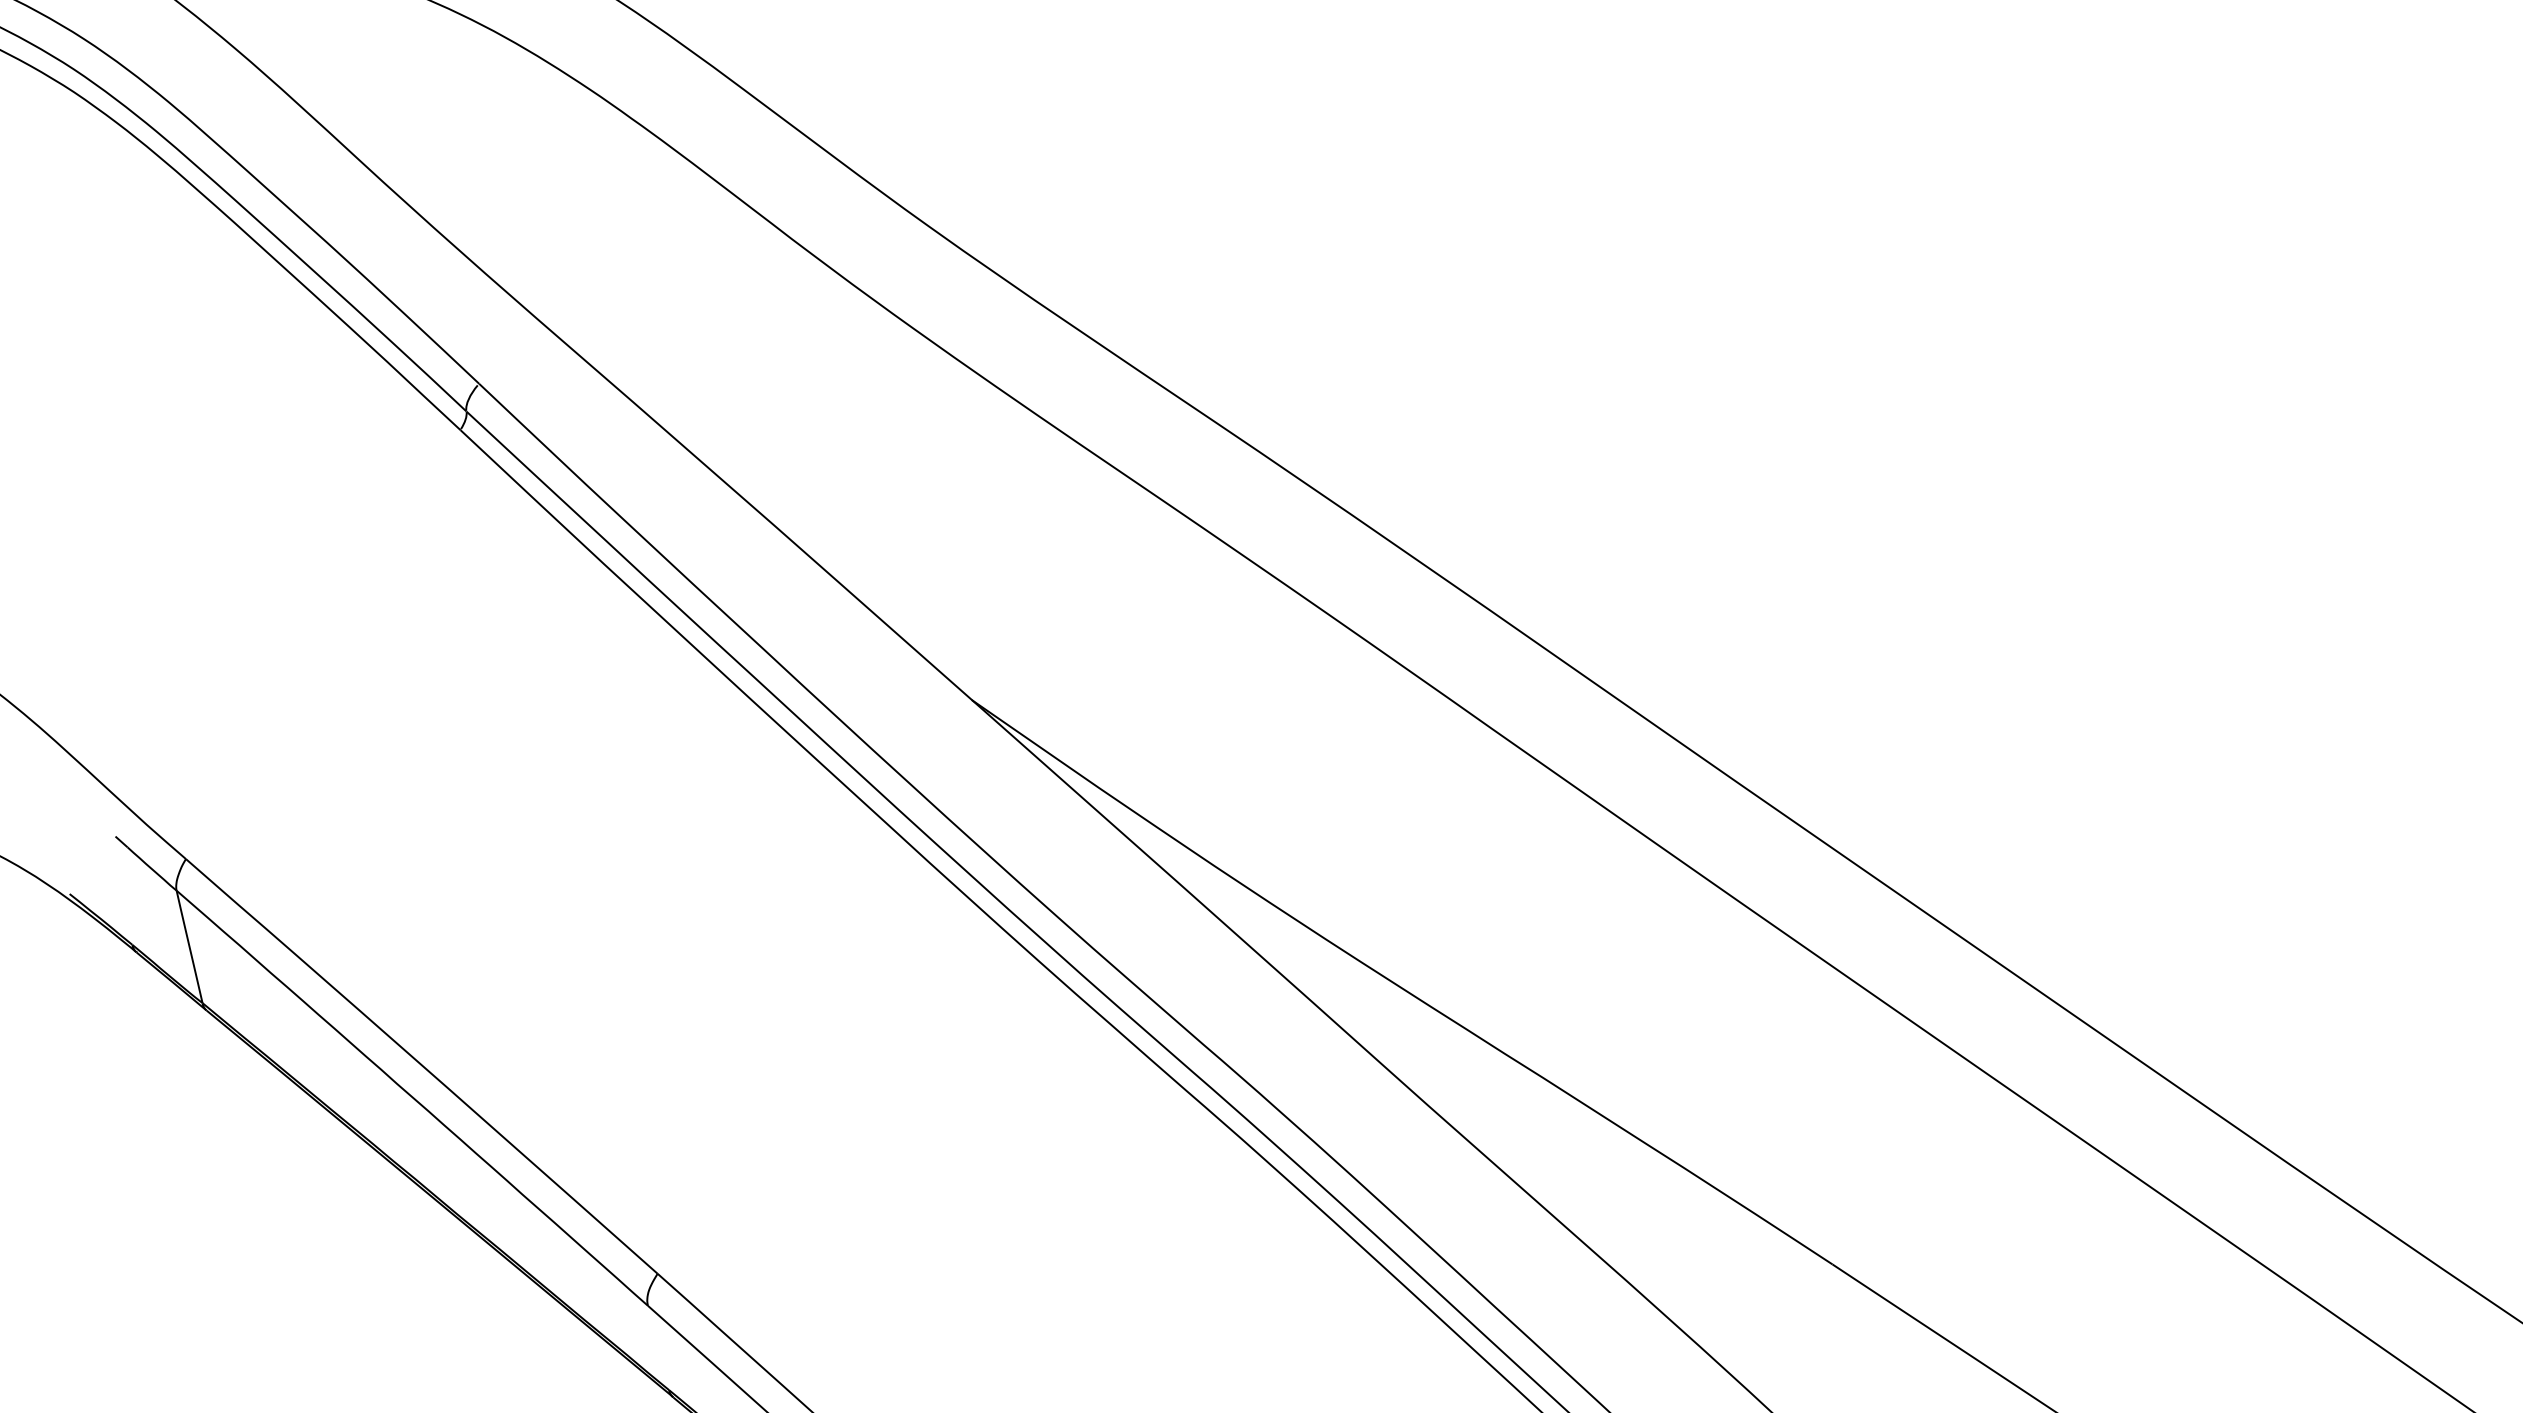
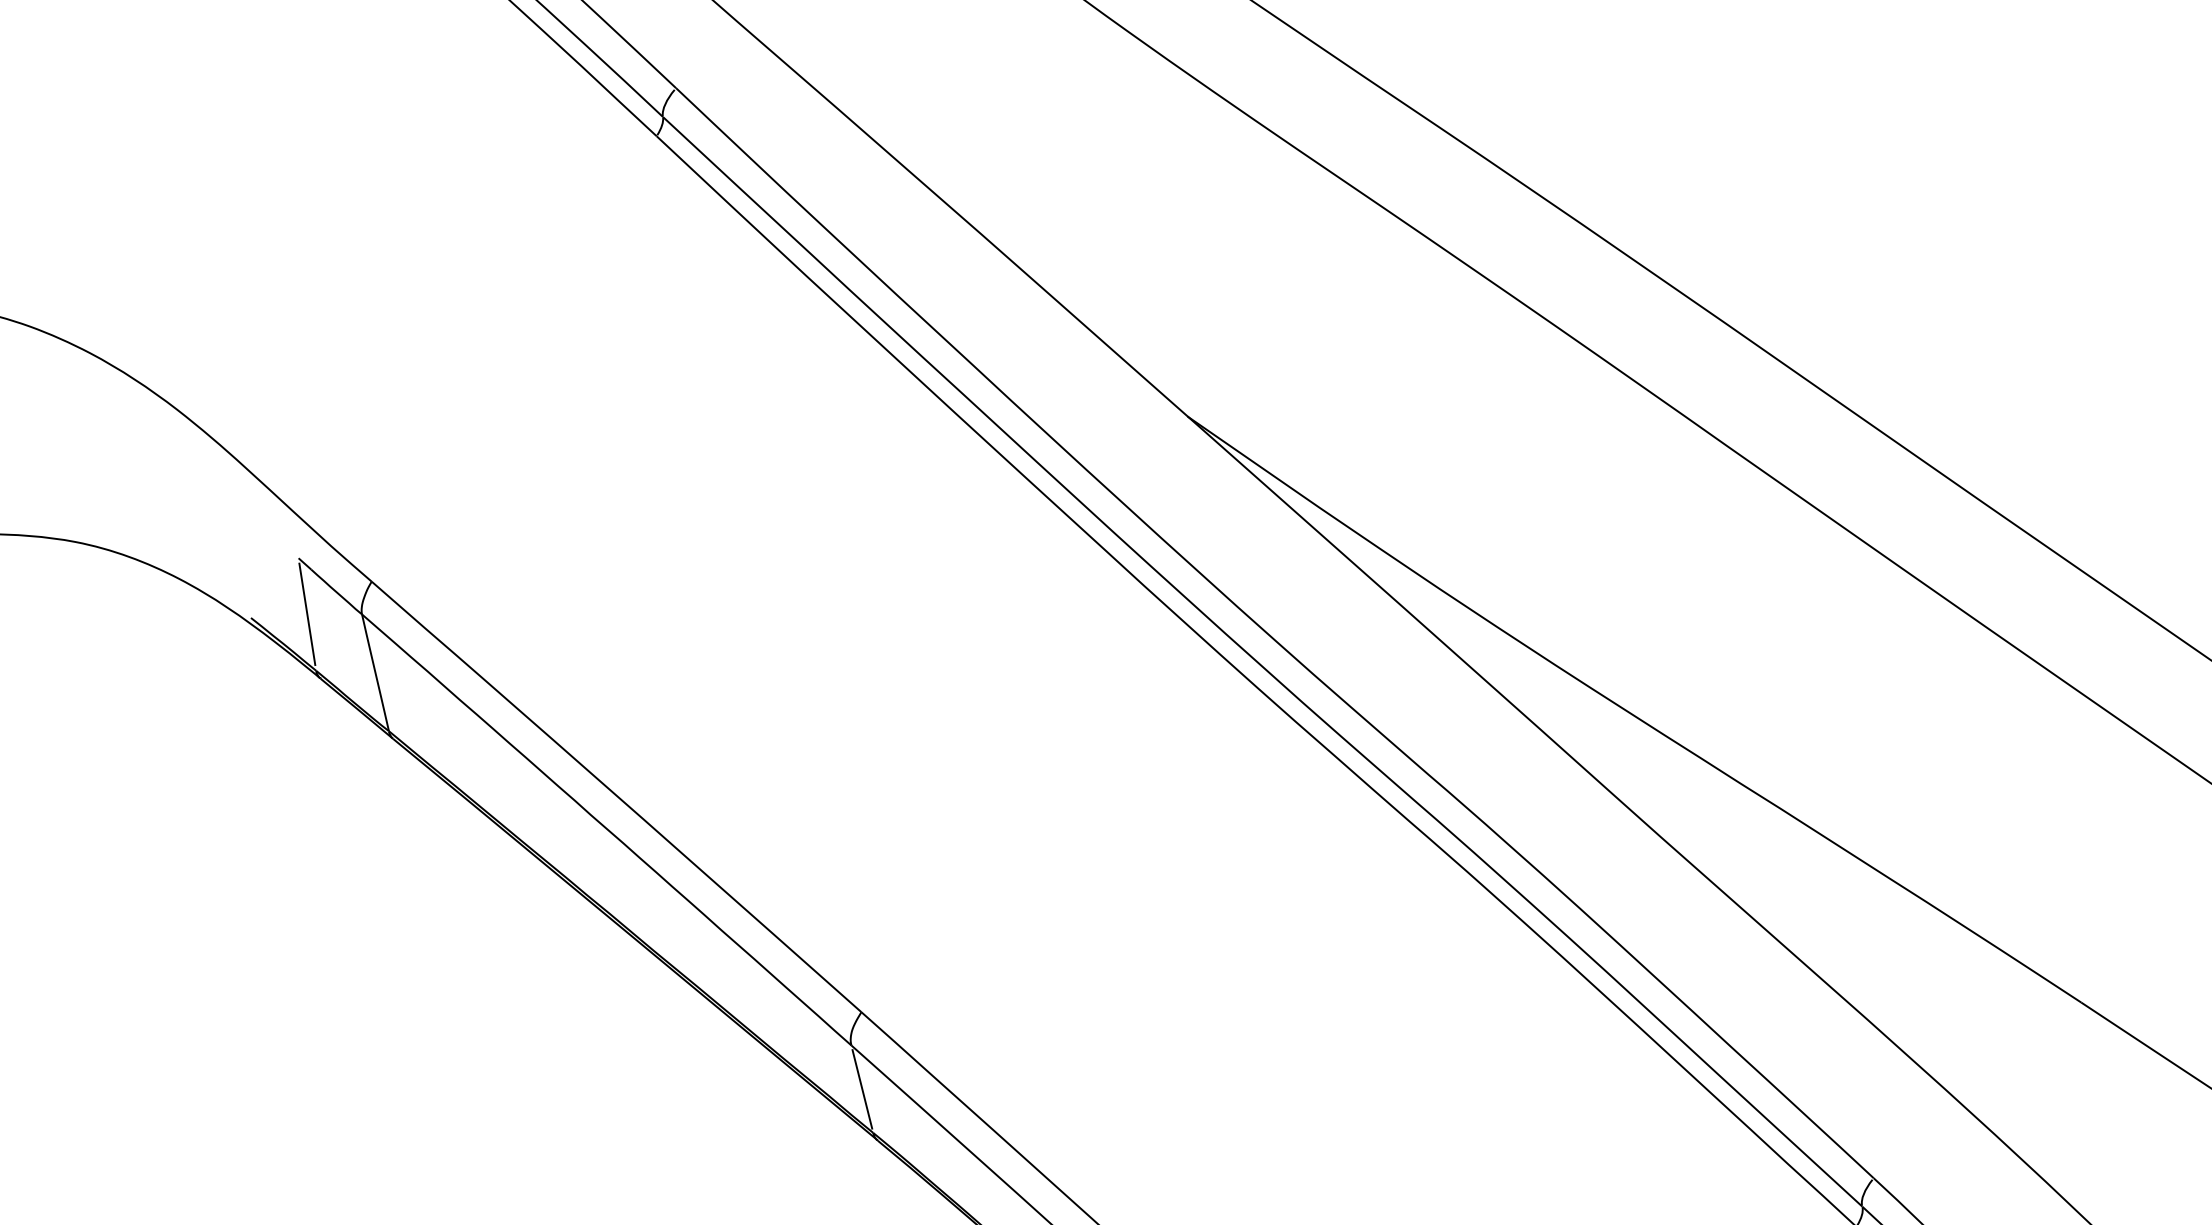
line: (123, 890) -> (306, 614), added
line: (658, 1347) -> (862, 1088), added

